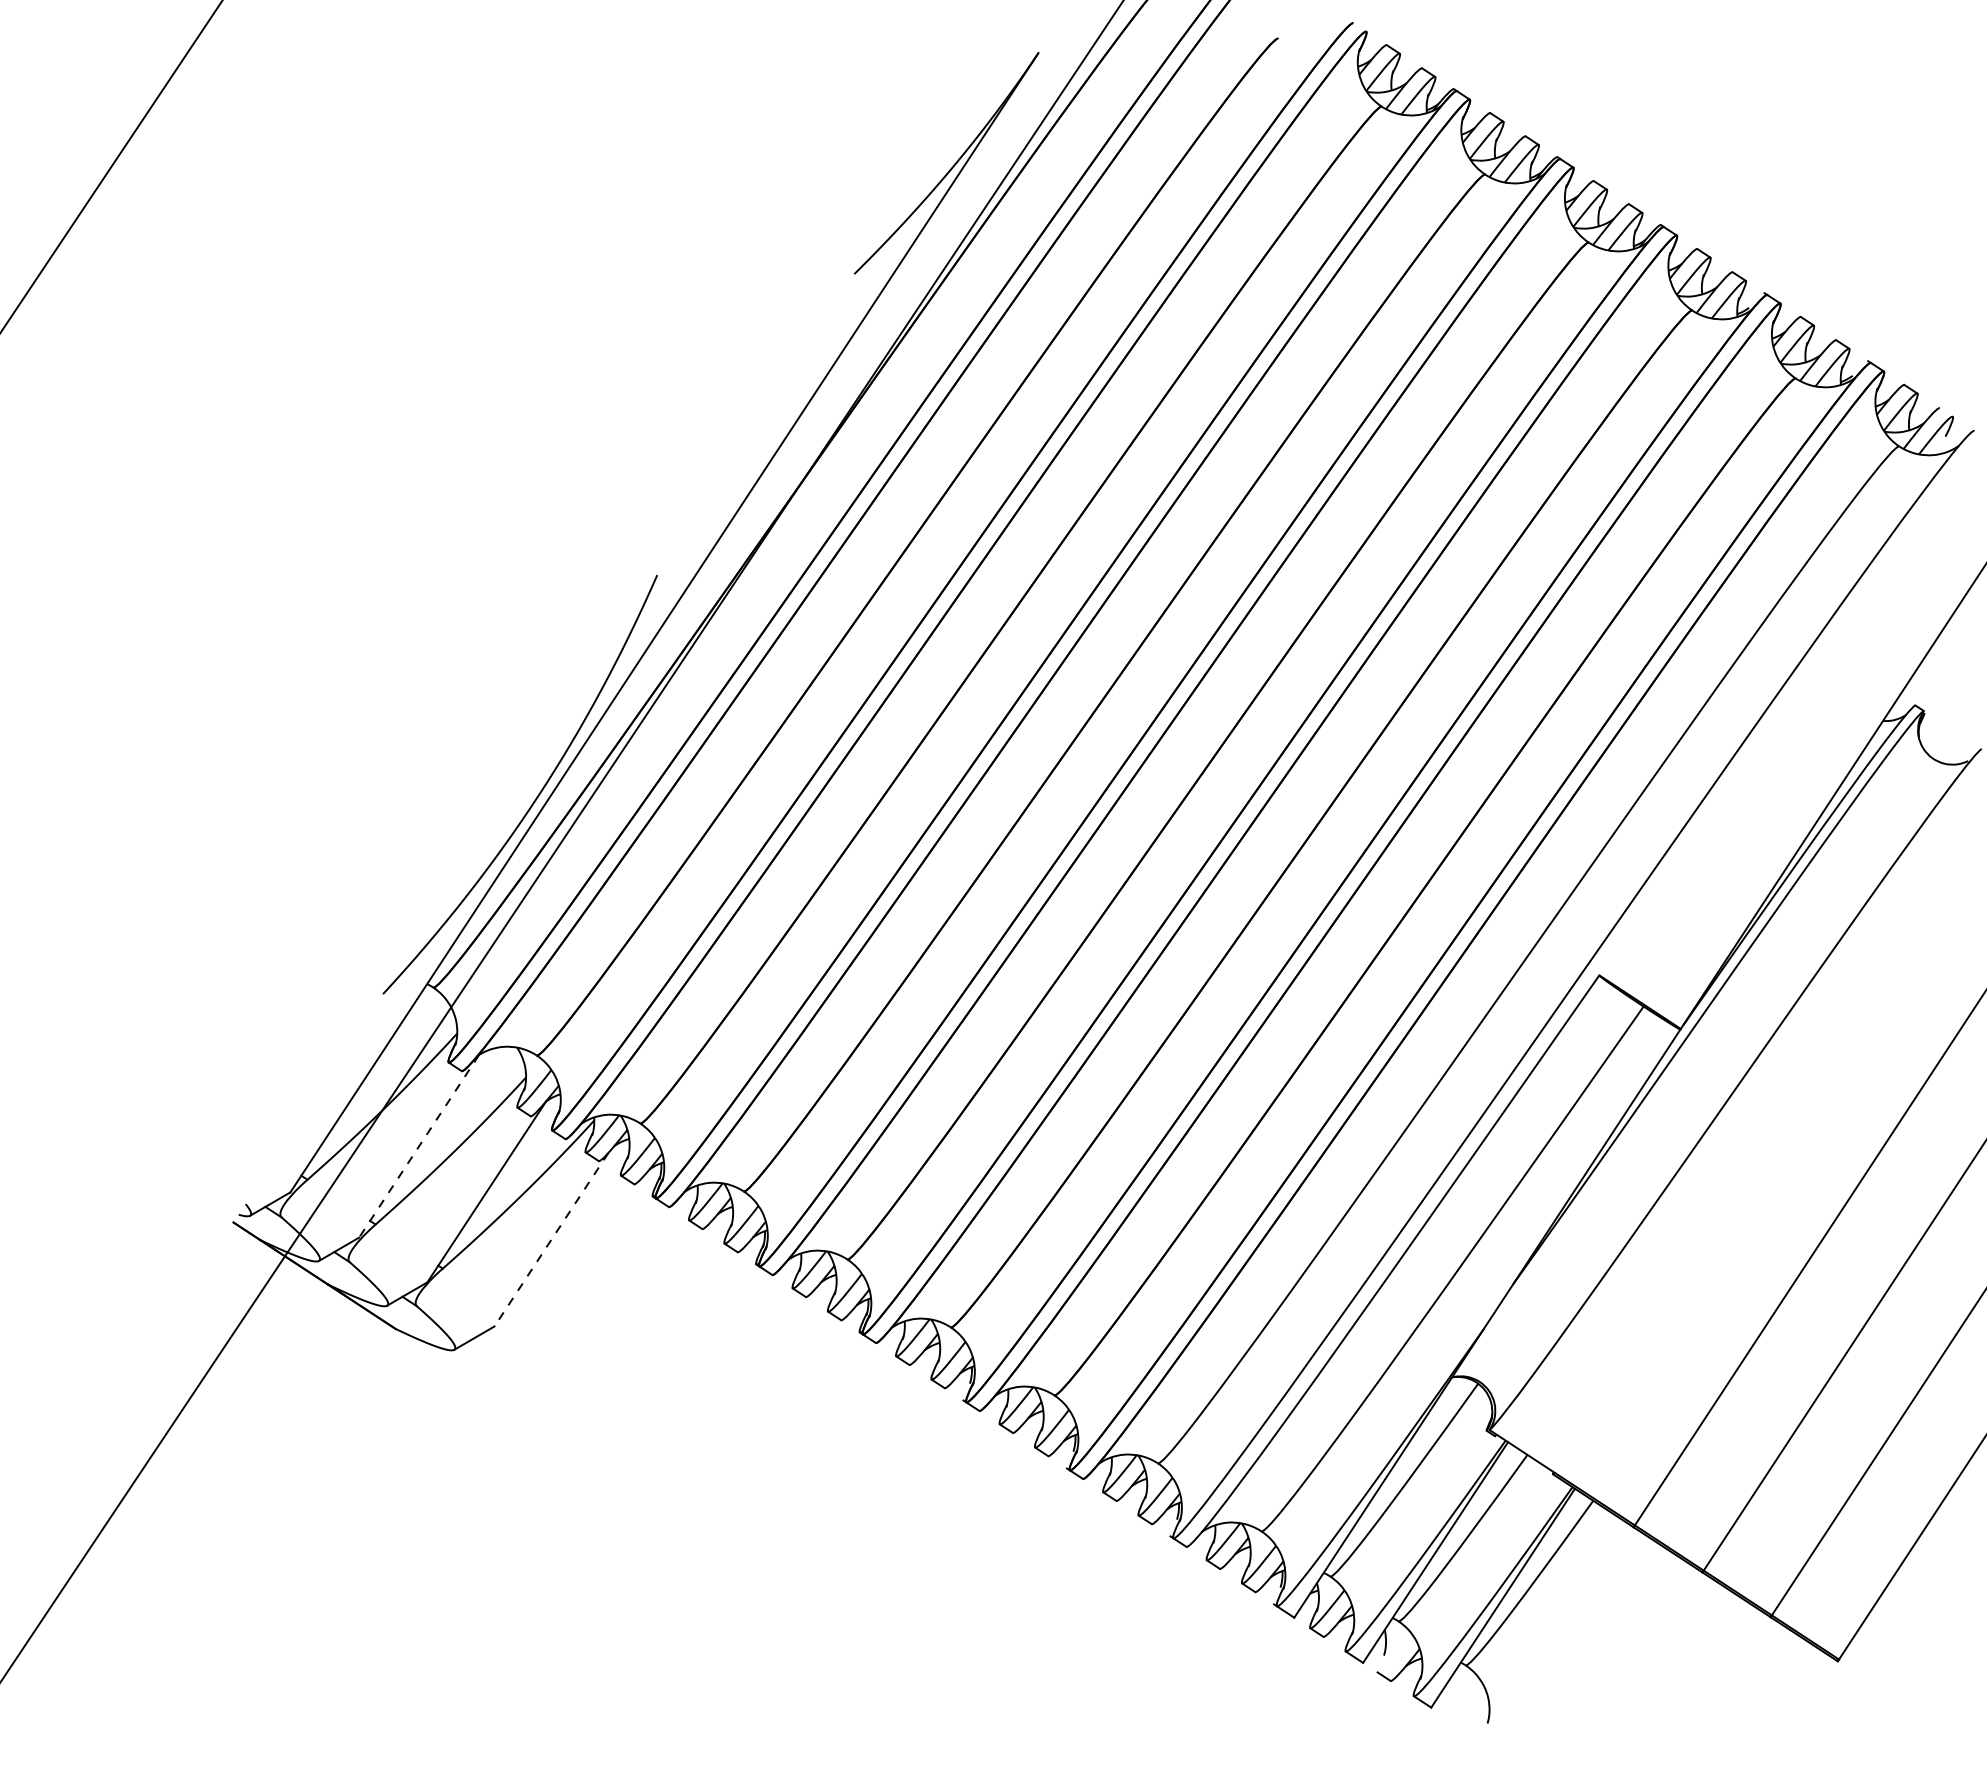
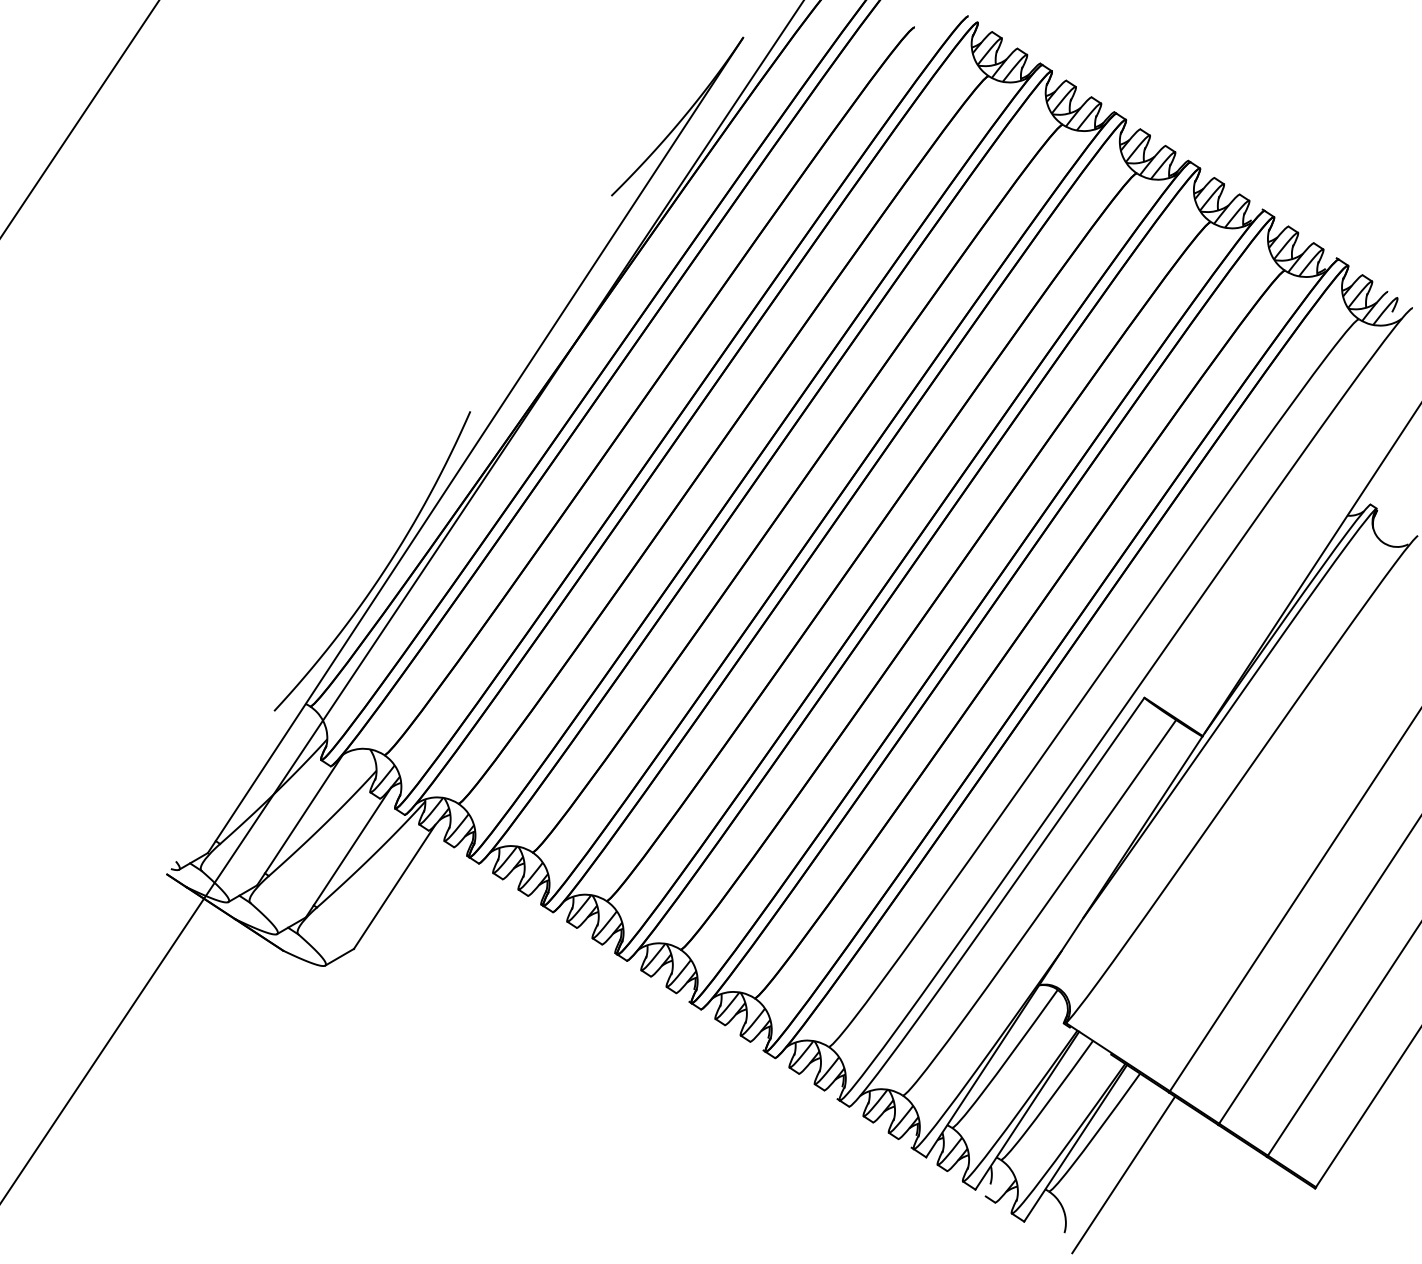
line: (418, 1146) -> (299, 820), dashed -> solid
line: (551, 1239) -> (394, 886), dashed -> solid
line: (1570, 1641) -> (1123, 1174), added

